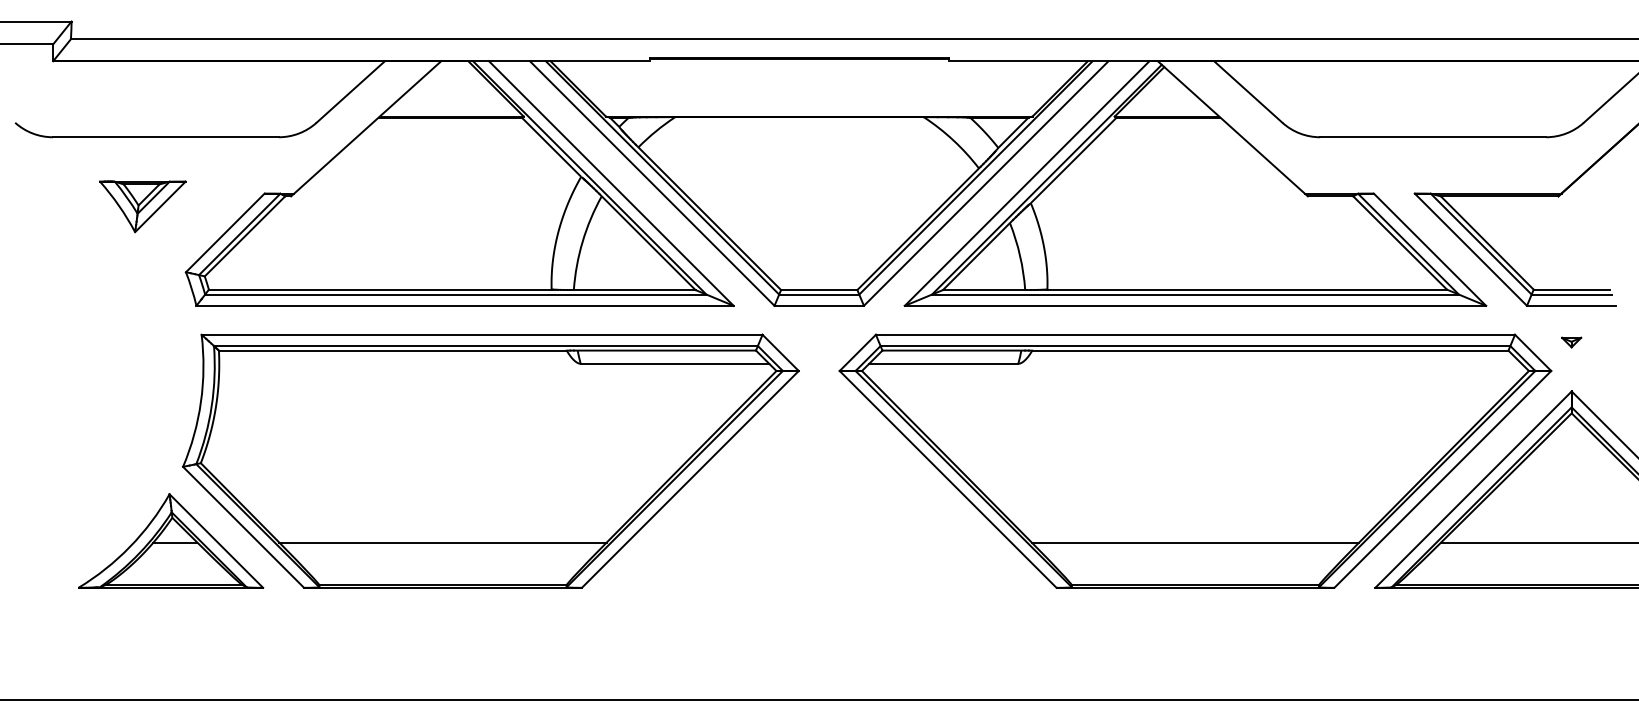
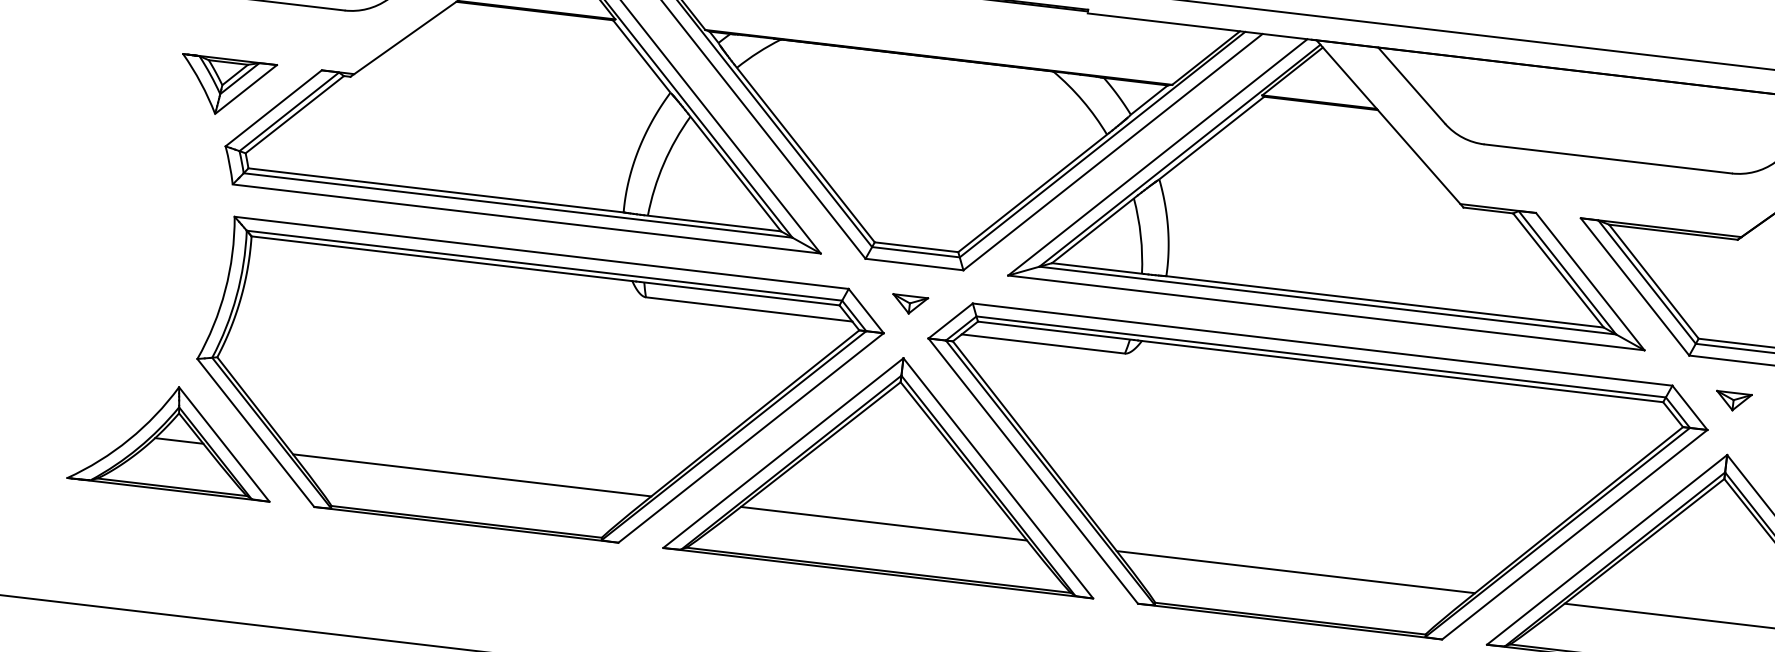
part: (142, 206) -> (226, 86), moved
part: (819, 342) -> (910, 304), added
part: (1571, 342) -> (1733, 401), size x1.67
part: (818, 489) -> (890, 465), added

